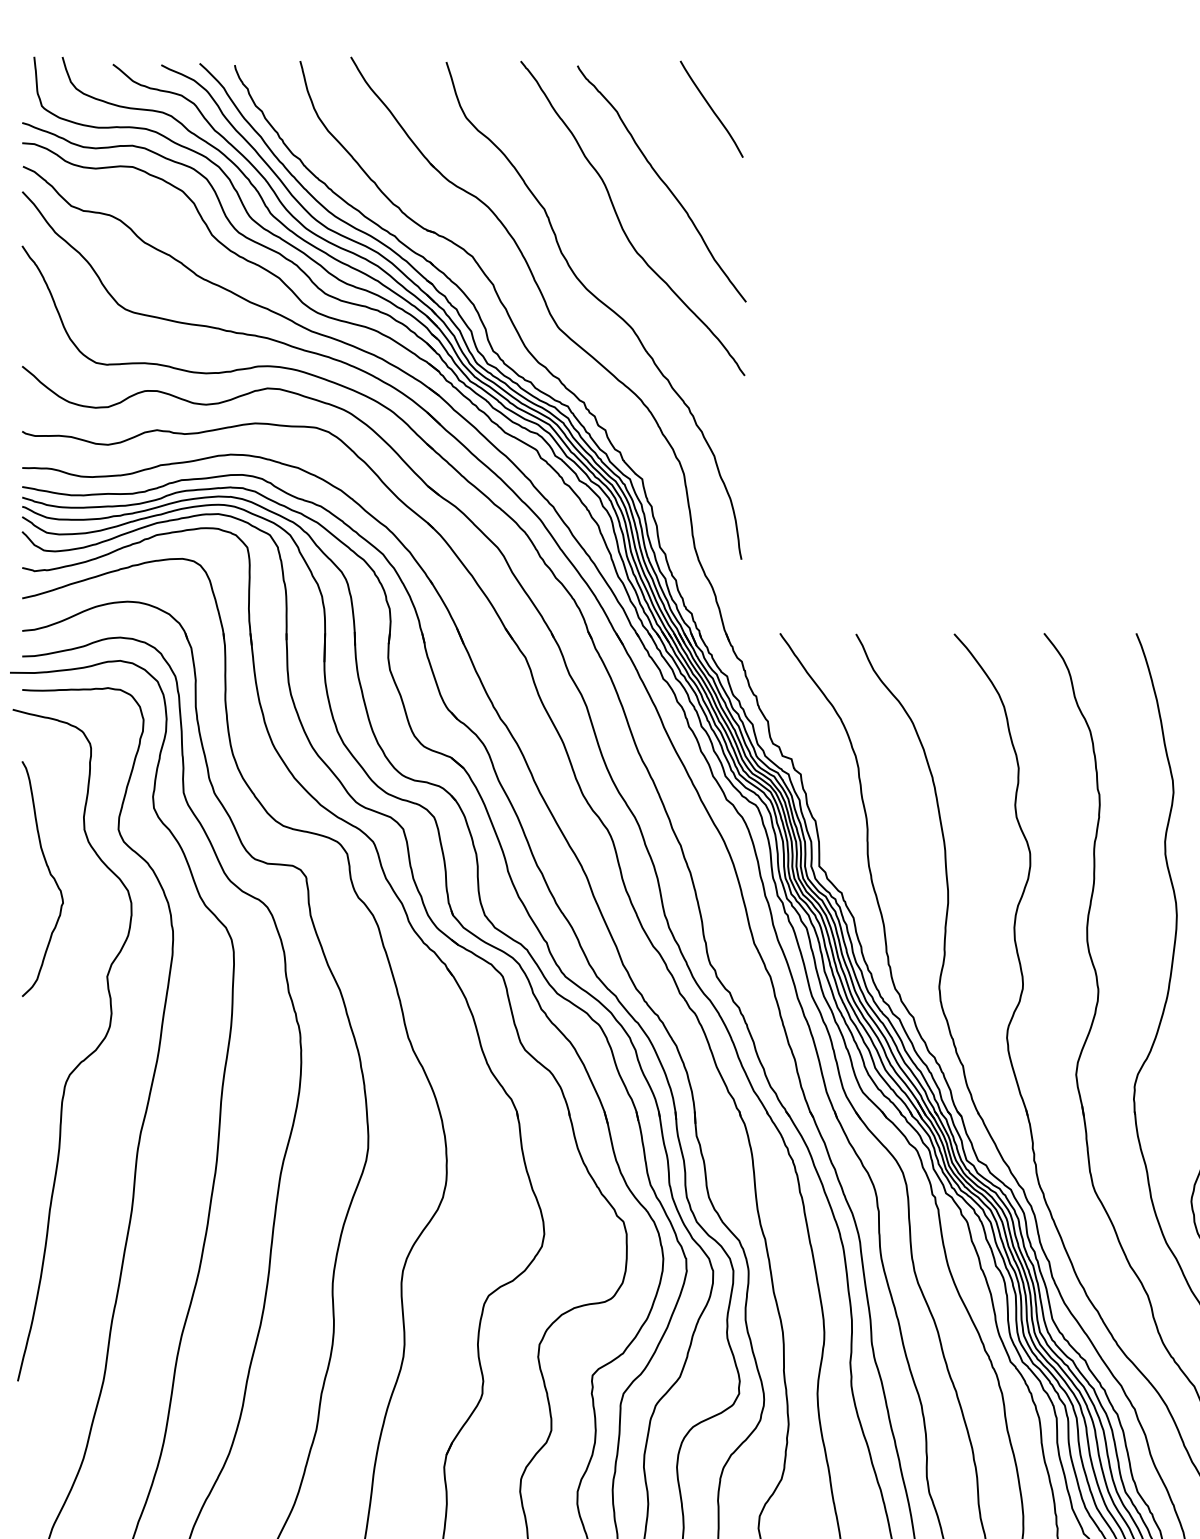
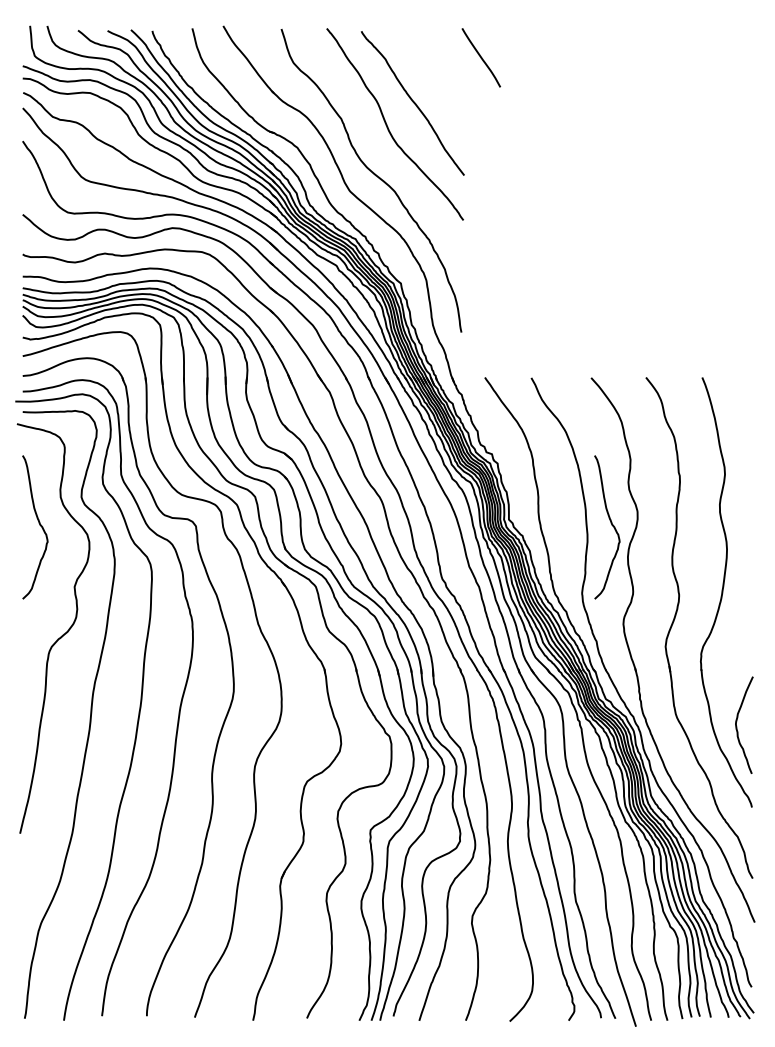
curve: (710, 108) -> (480, 57), moved
curve: (987, 876) -> (611, 525), added

